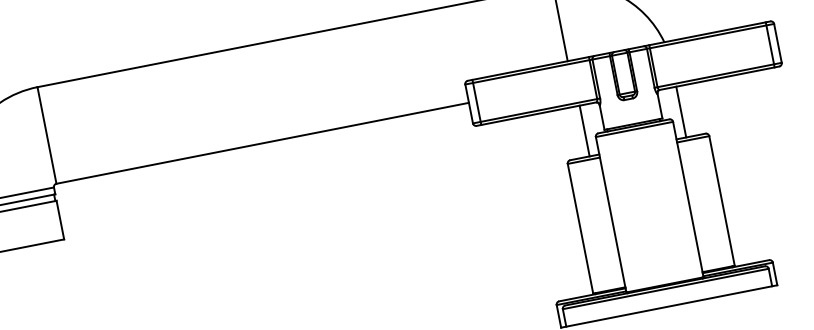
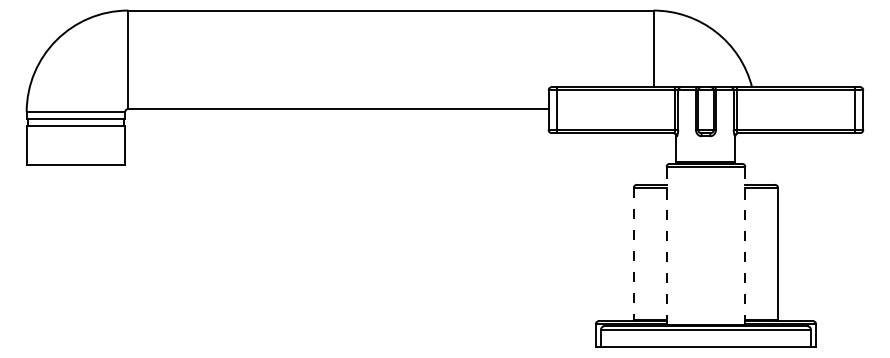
line: (681, 111) -> (755, 158), removed
line: (584, 130) -> (656, 158), removed
line: (688, 198) -> (745, 245), solid -> dashed
line: (610, 214) -> (666, 245), solid -> dashed
line: (580, 229) -> (633, 254), solid -> dashed

